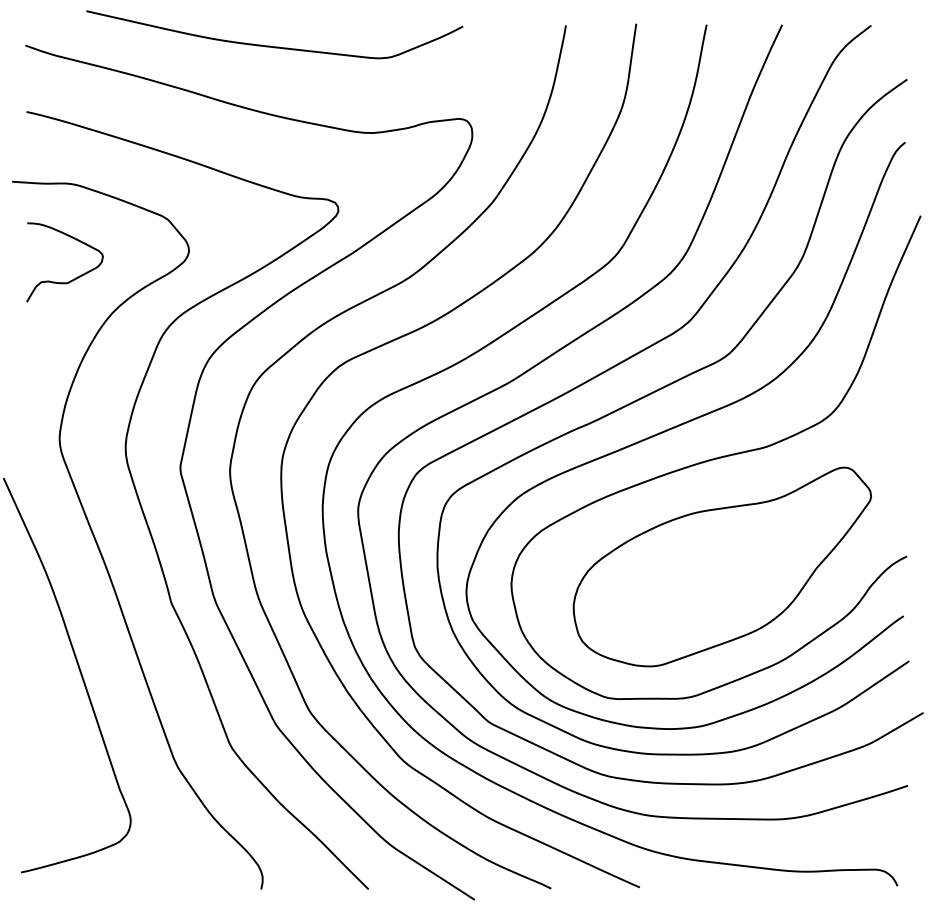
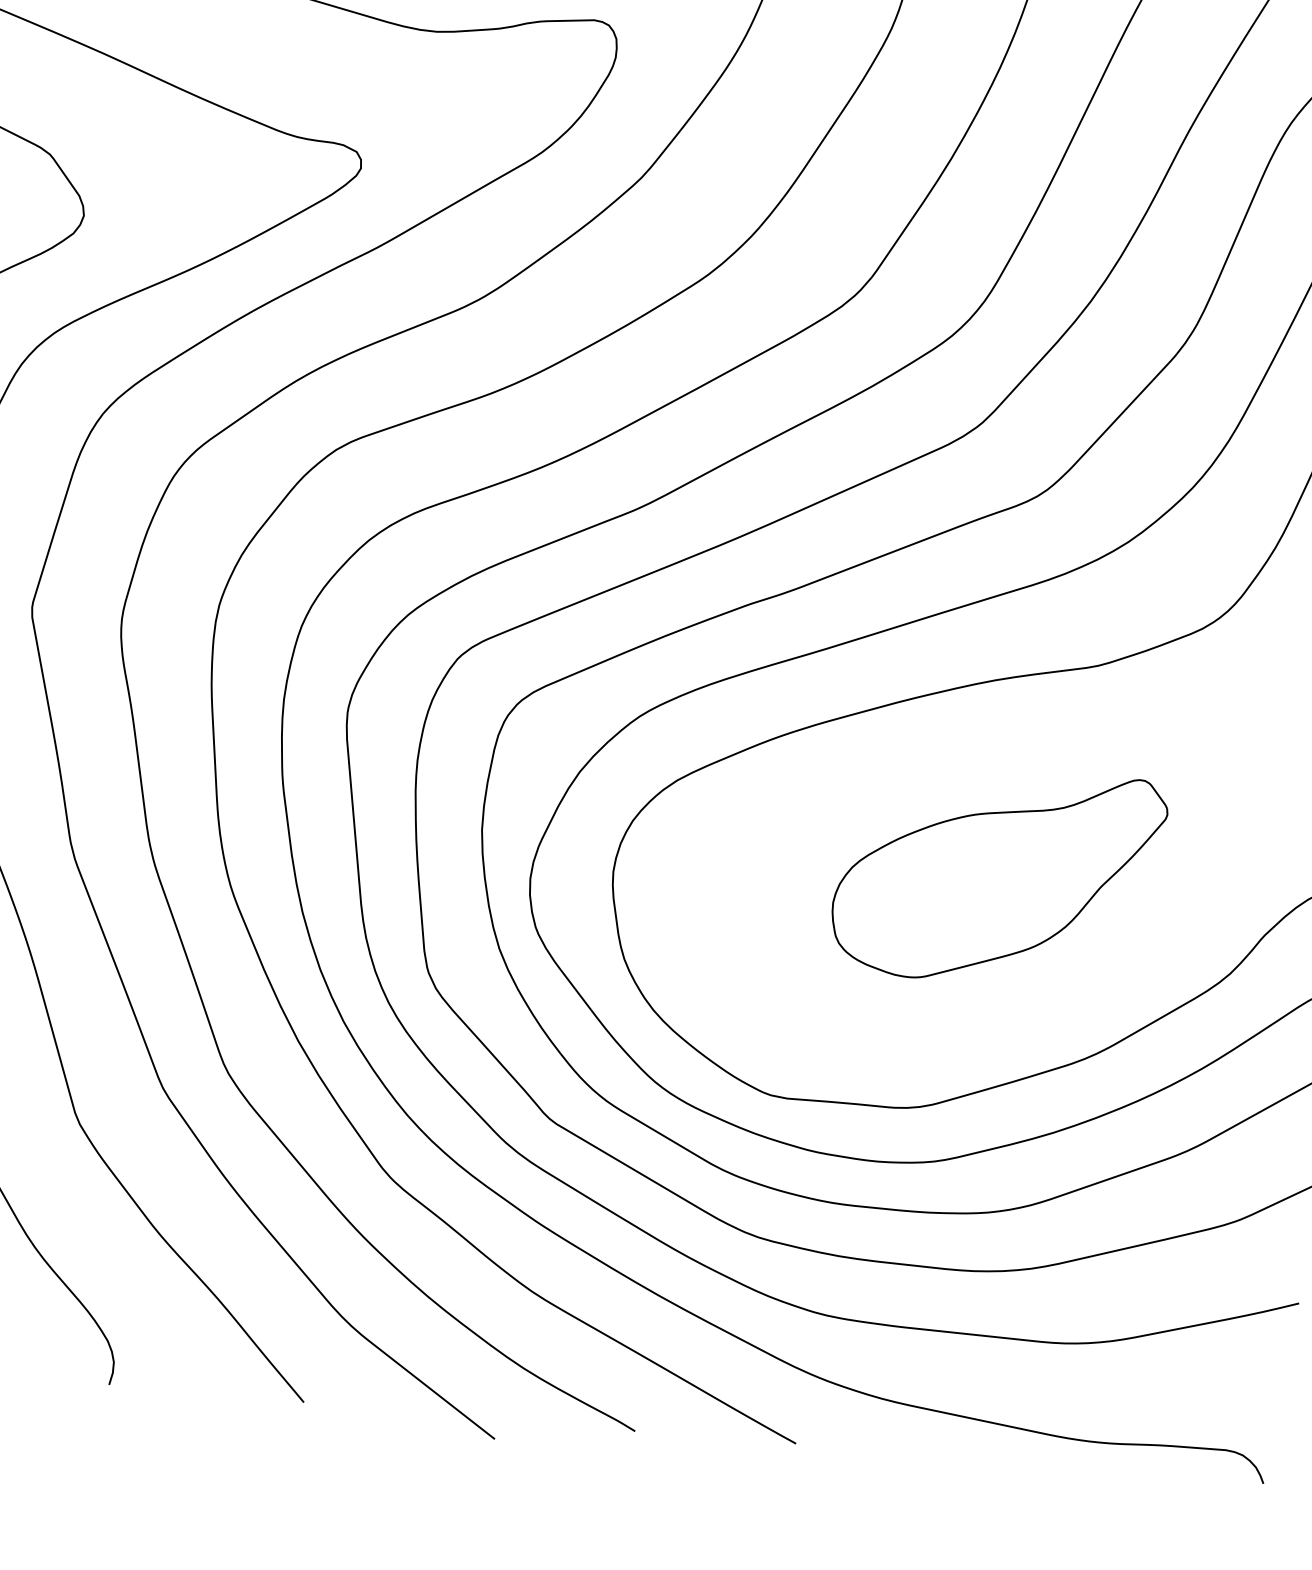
part: (722, 566) -> (998, 875), size x0.6

